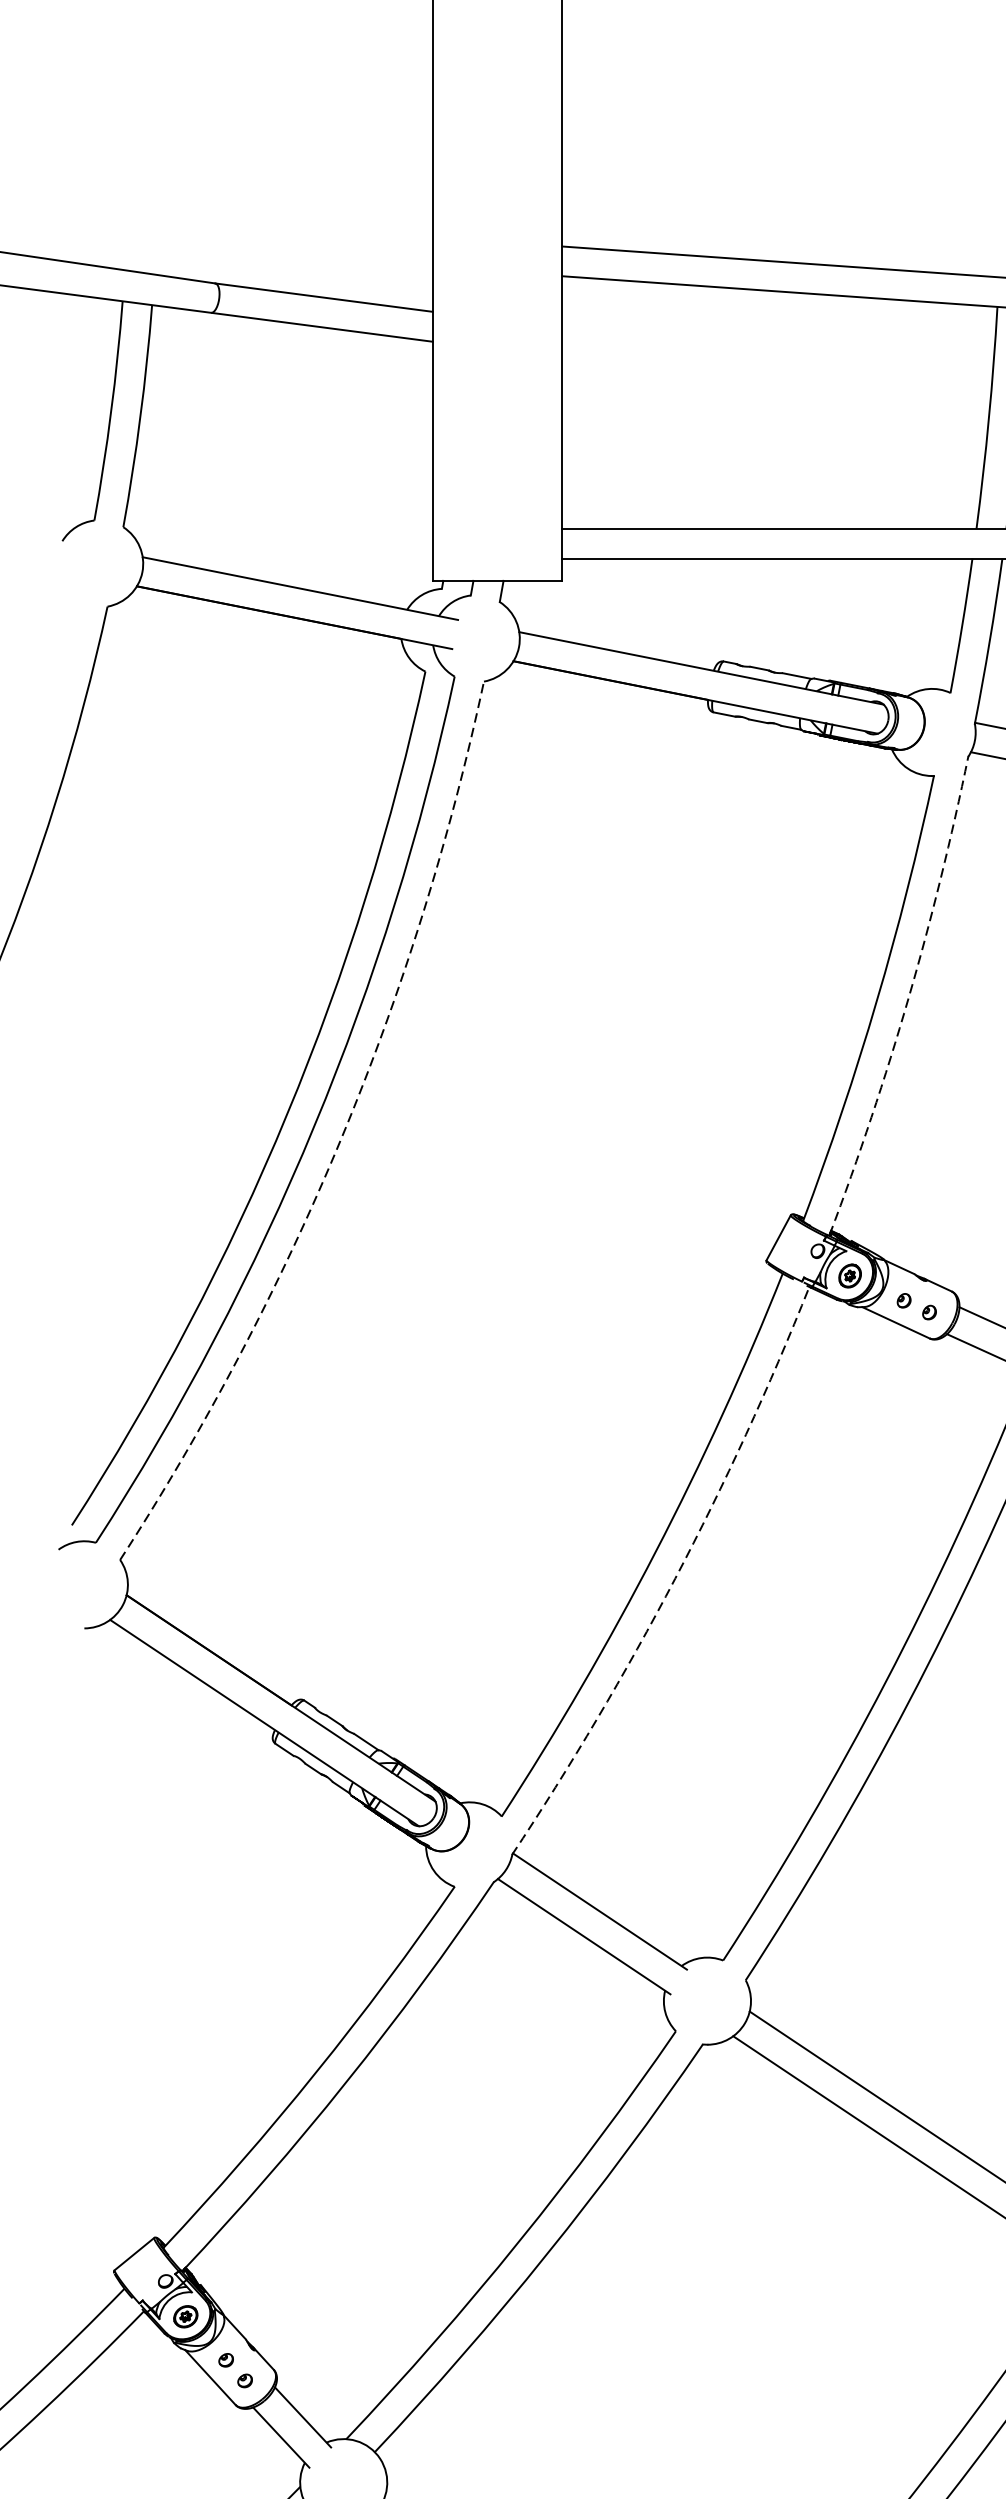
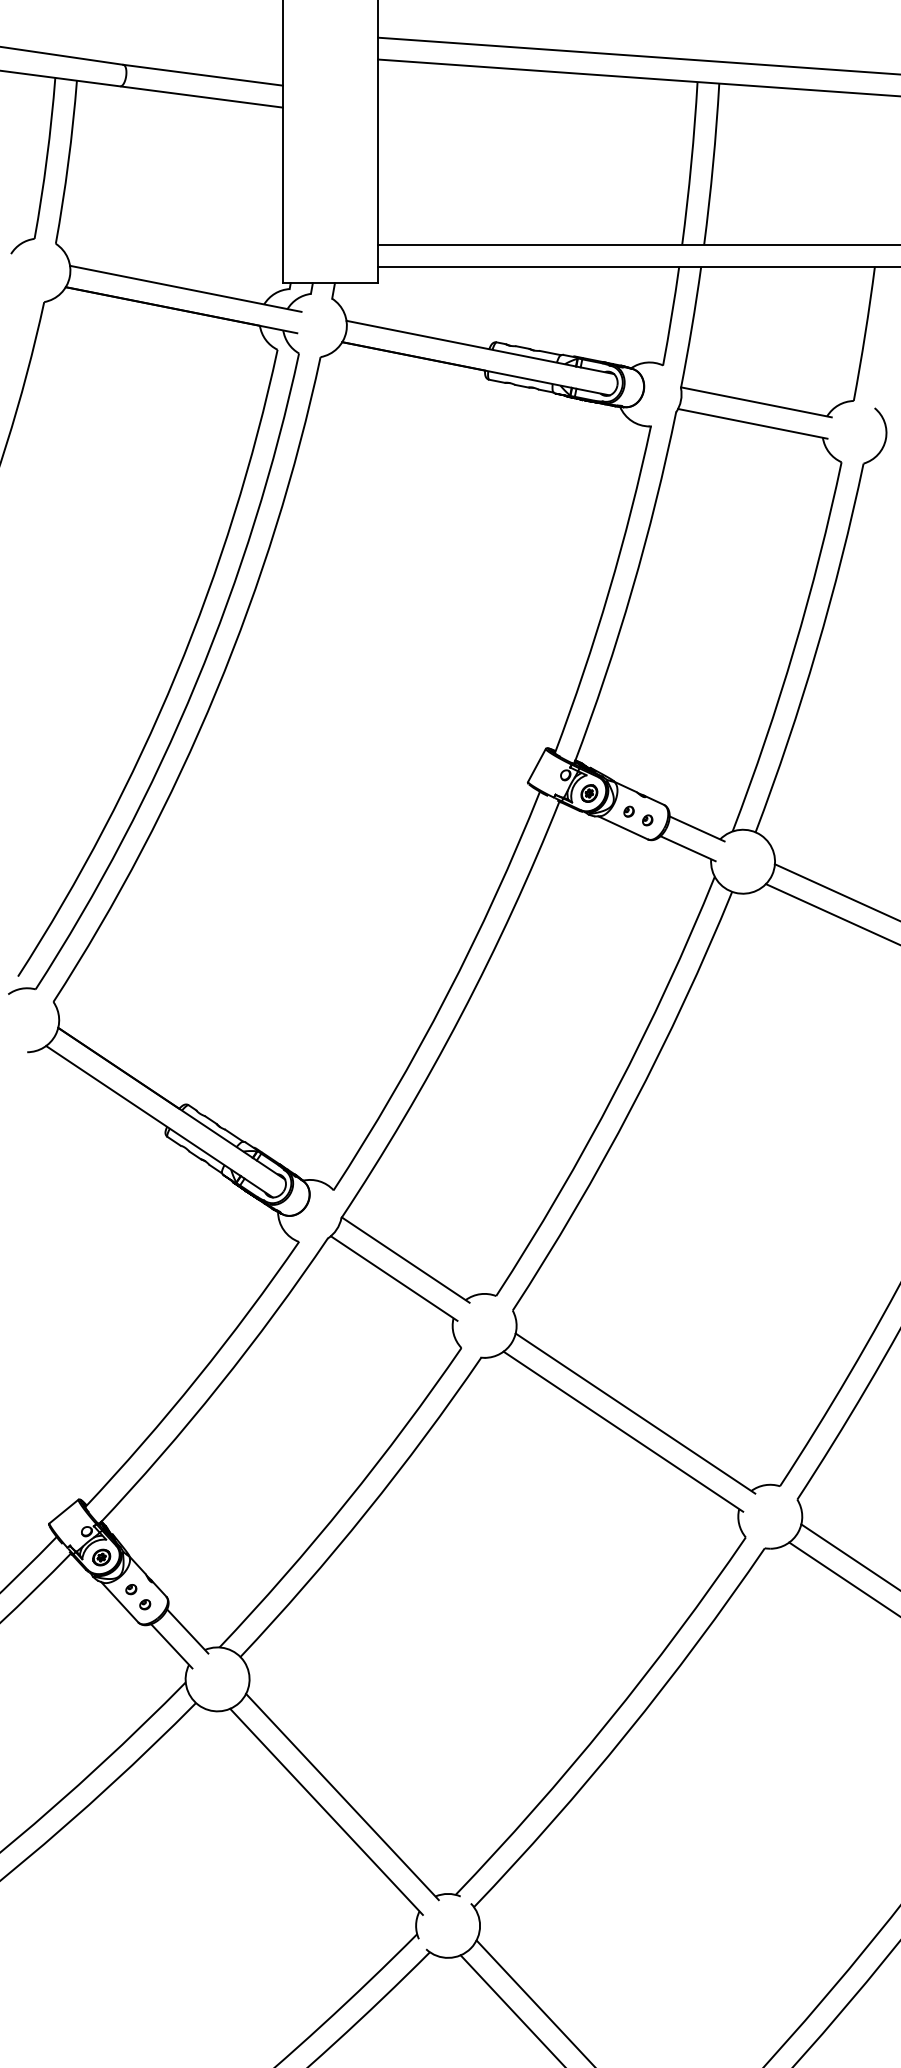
arc: (908, 998) -> (632, 589), dashed -> solid
arc: (342, 1137) -> (216, 691), dashed -> solid
arc: (675, 1578) -> (461, 1015), dashed -> solid

